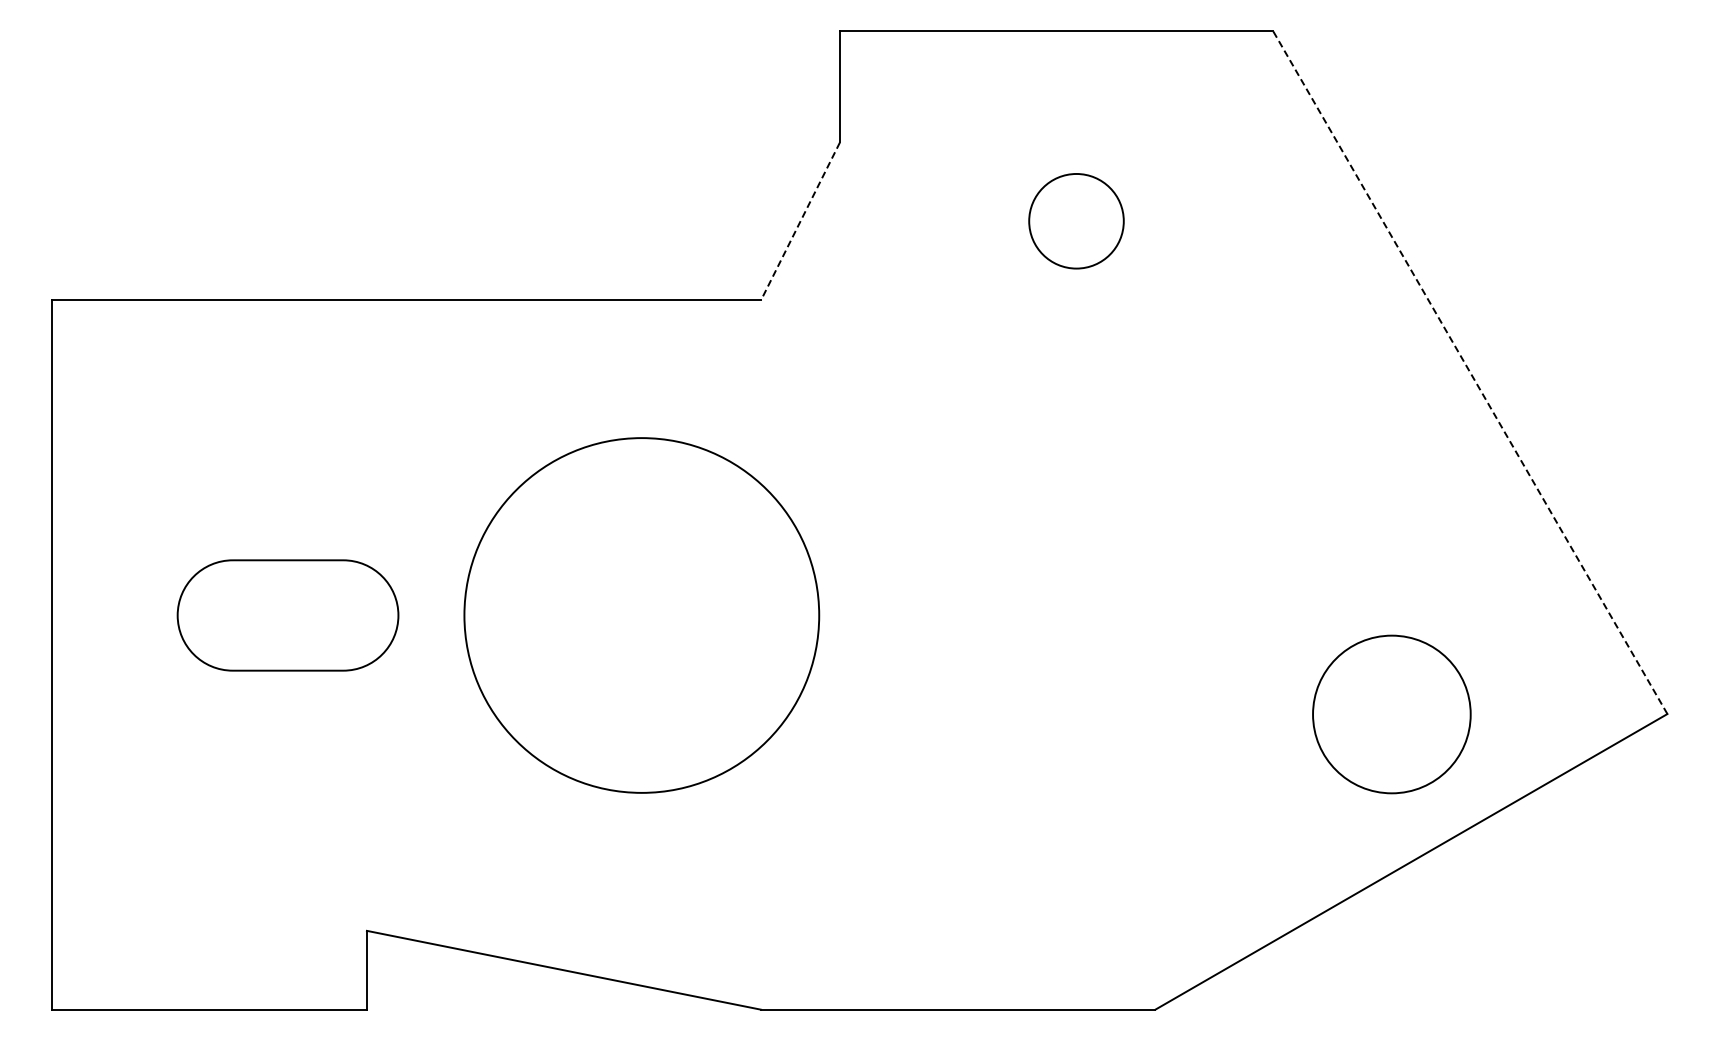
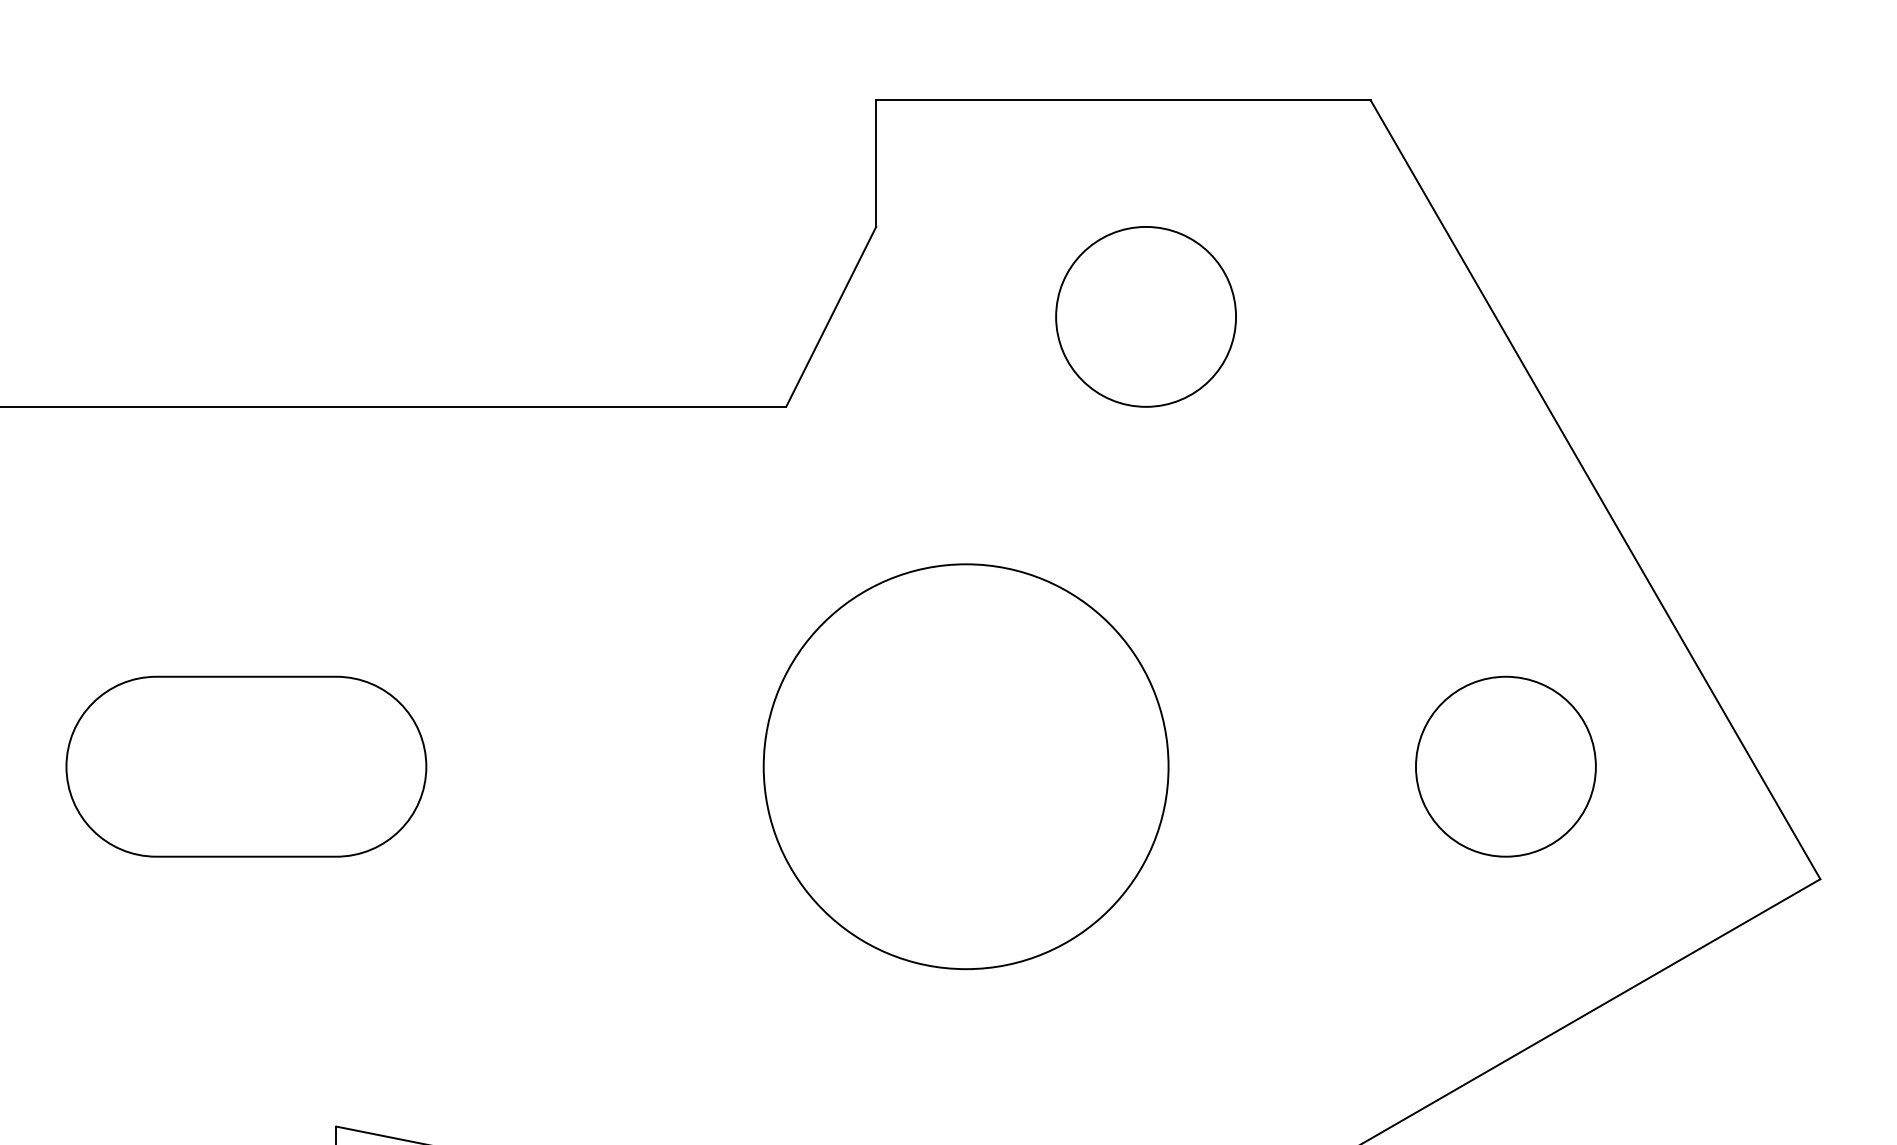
line: (800, 221) -> (831, 317), dashed -> solid
circle: (1076, 221) -> (1146, 317), size x1.67
line: (1470, 372) -> (1595, 489), dashed -> solid
part: (287, 615) -> (245, 766), size x1.43
circle: (641, 615) -> (965, 766), moved
circle: (1391, 714) -> (1505, 766), moved

